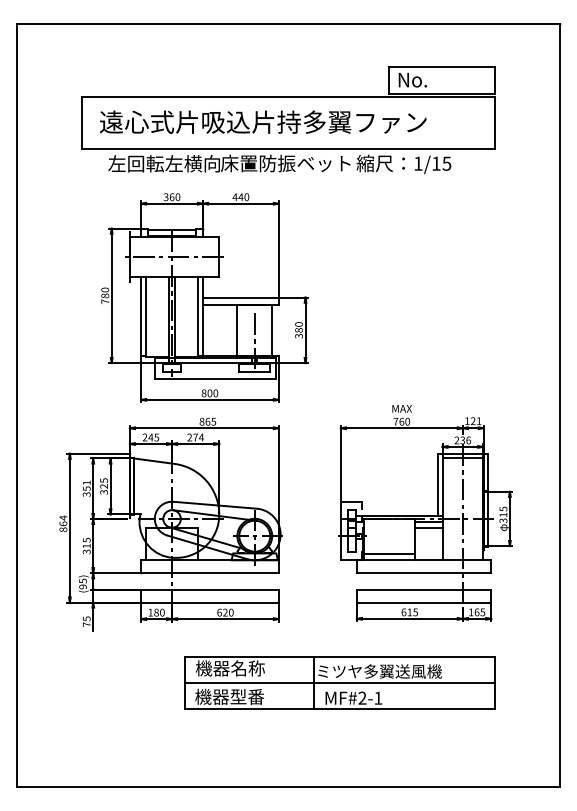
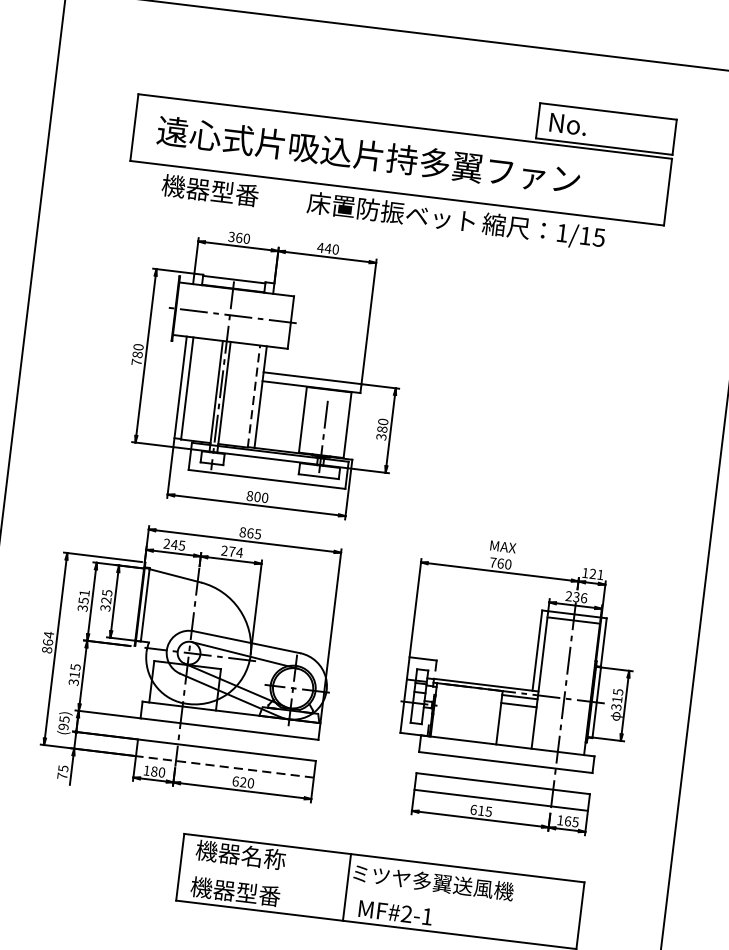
text: (163, 163) -> (233, 193), 左回転左横向 -> 機器型番
line: (197, 317) -> (253, 397), solid -> dashed
line: (389, 553) -> (464, 731), removed
line: (209, 602) -> (224, 766), solid -> dashed
line: (340, 683) -> (380, 891), removed

